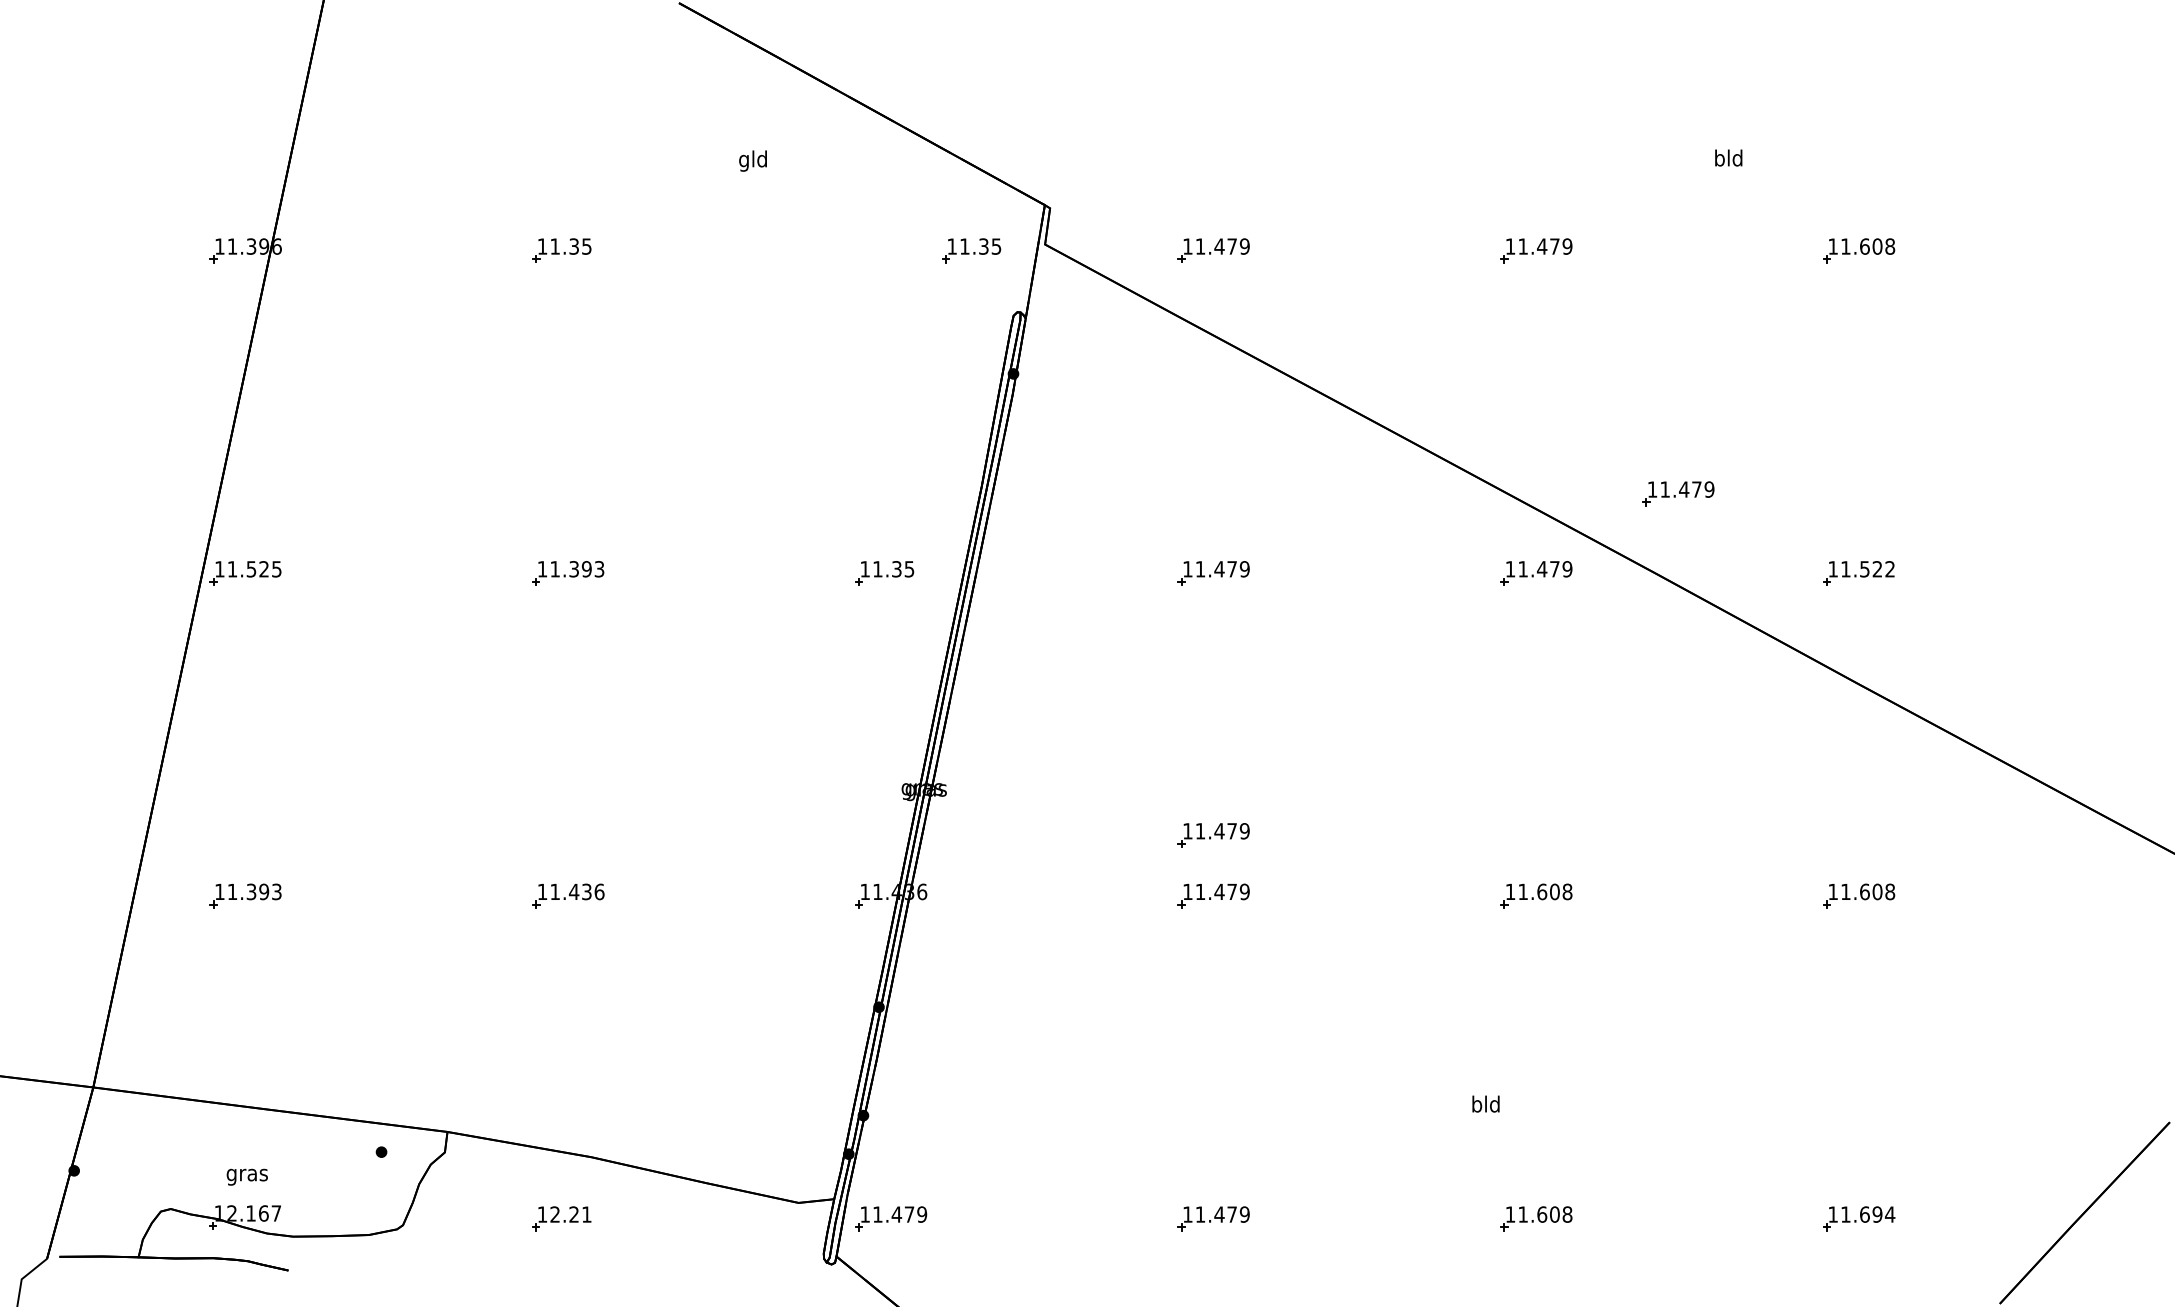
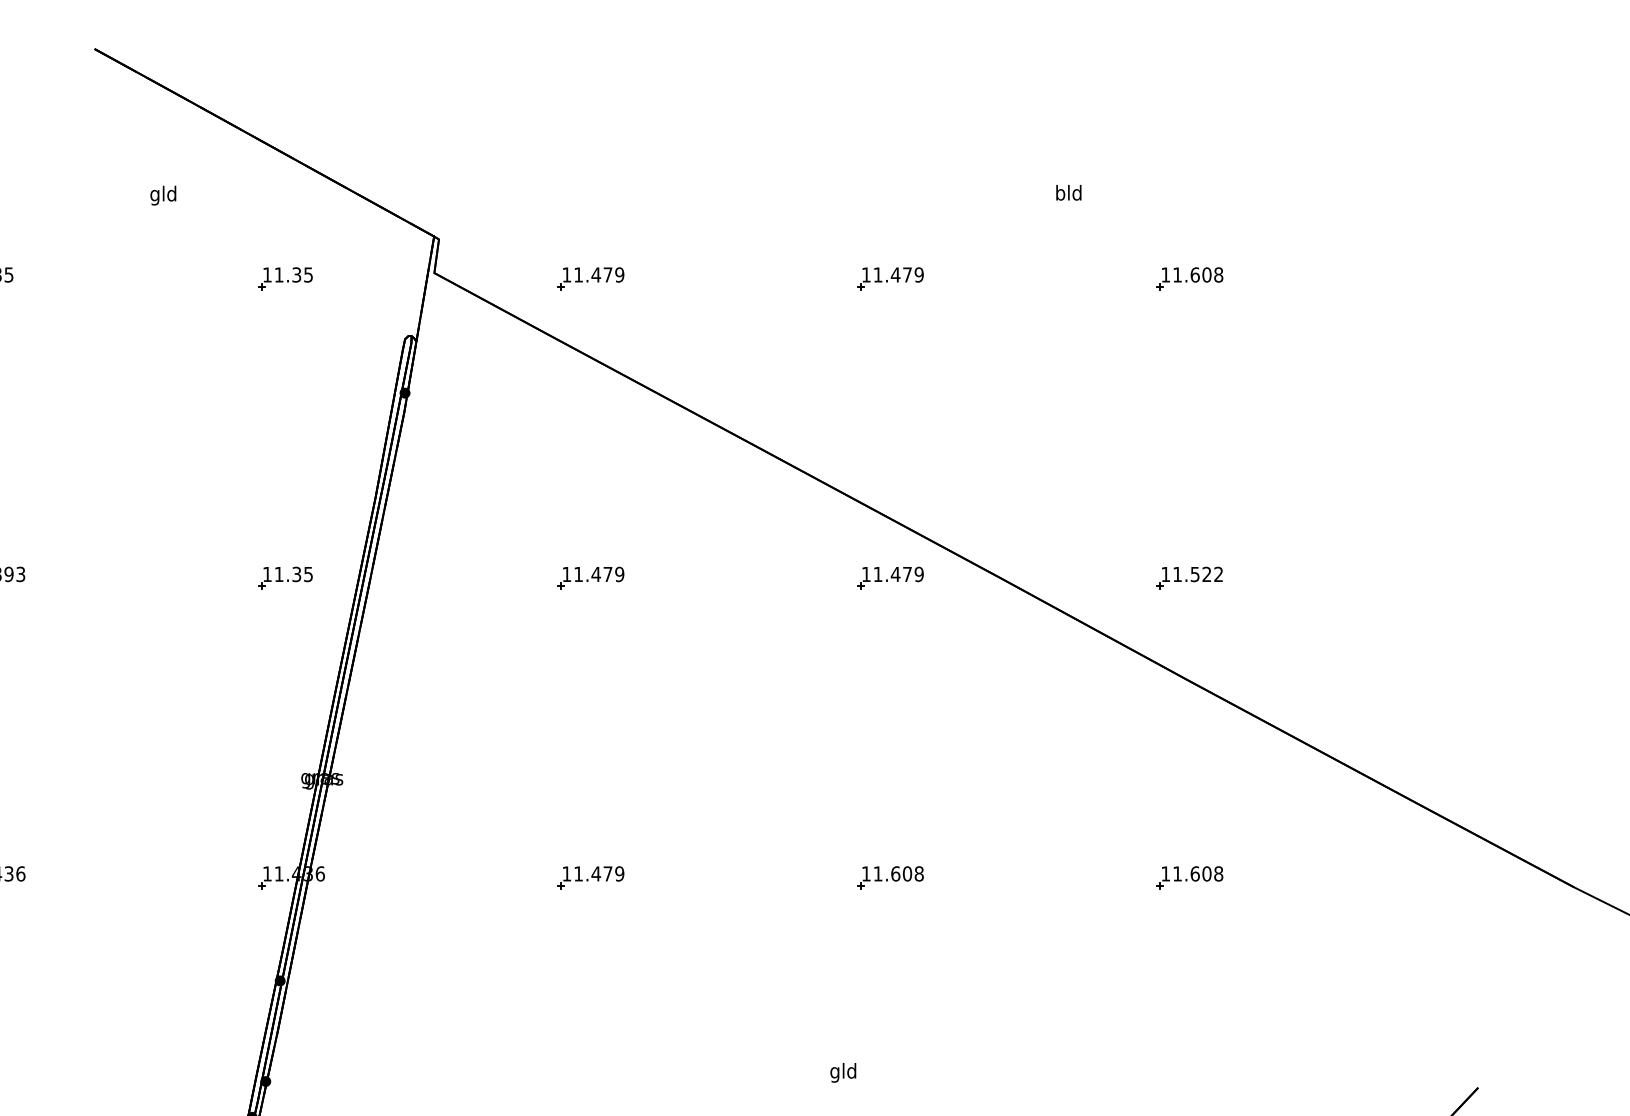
part: (971, 250) -> (285, 278), moved
part: (1678, 493) -> (1022, 504), removed
part: (1213, 835) -> (590, 821), removed
text: (1476, 1105) -> (834, 1072), bld -> gld

